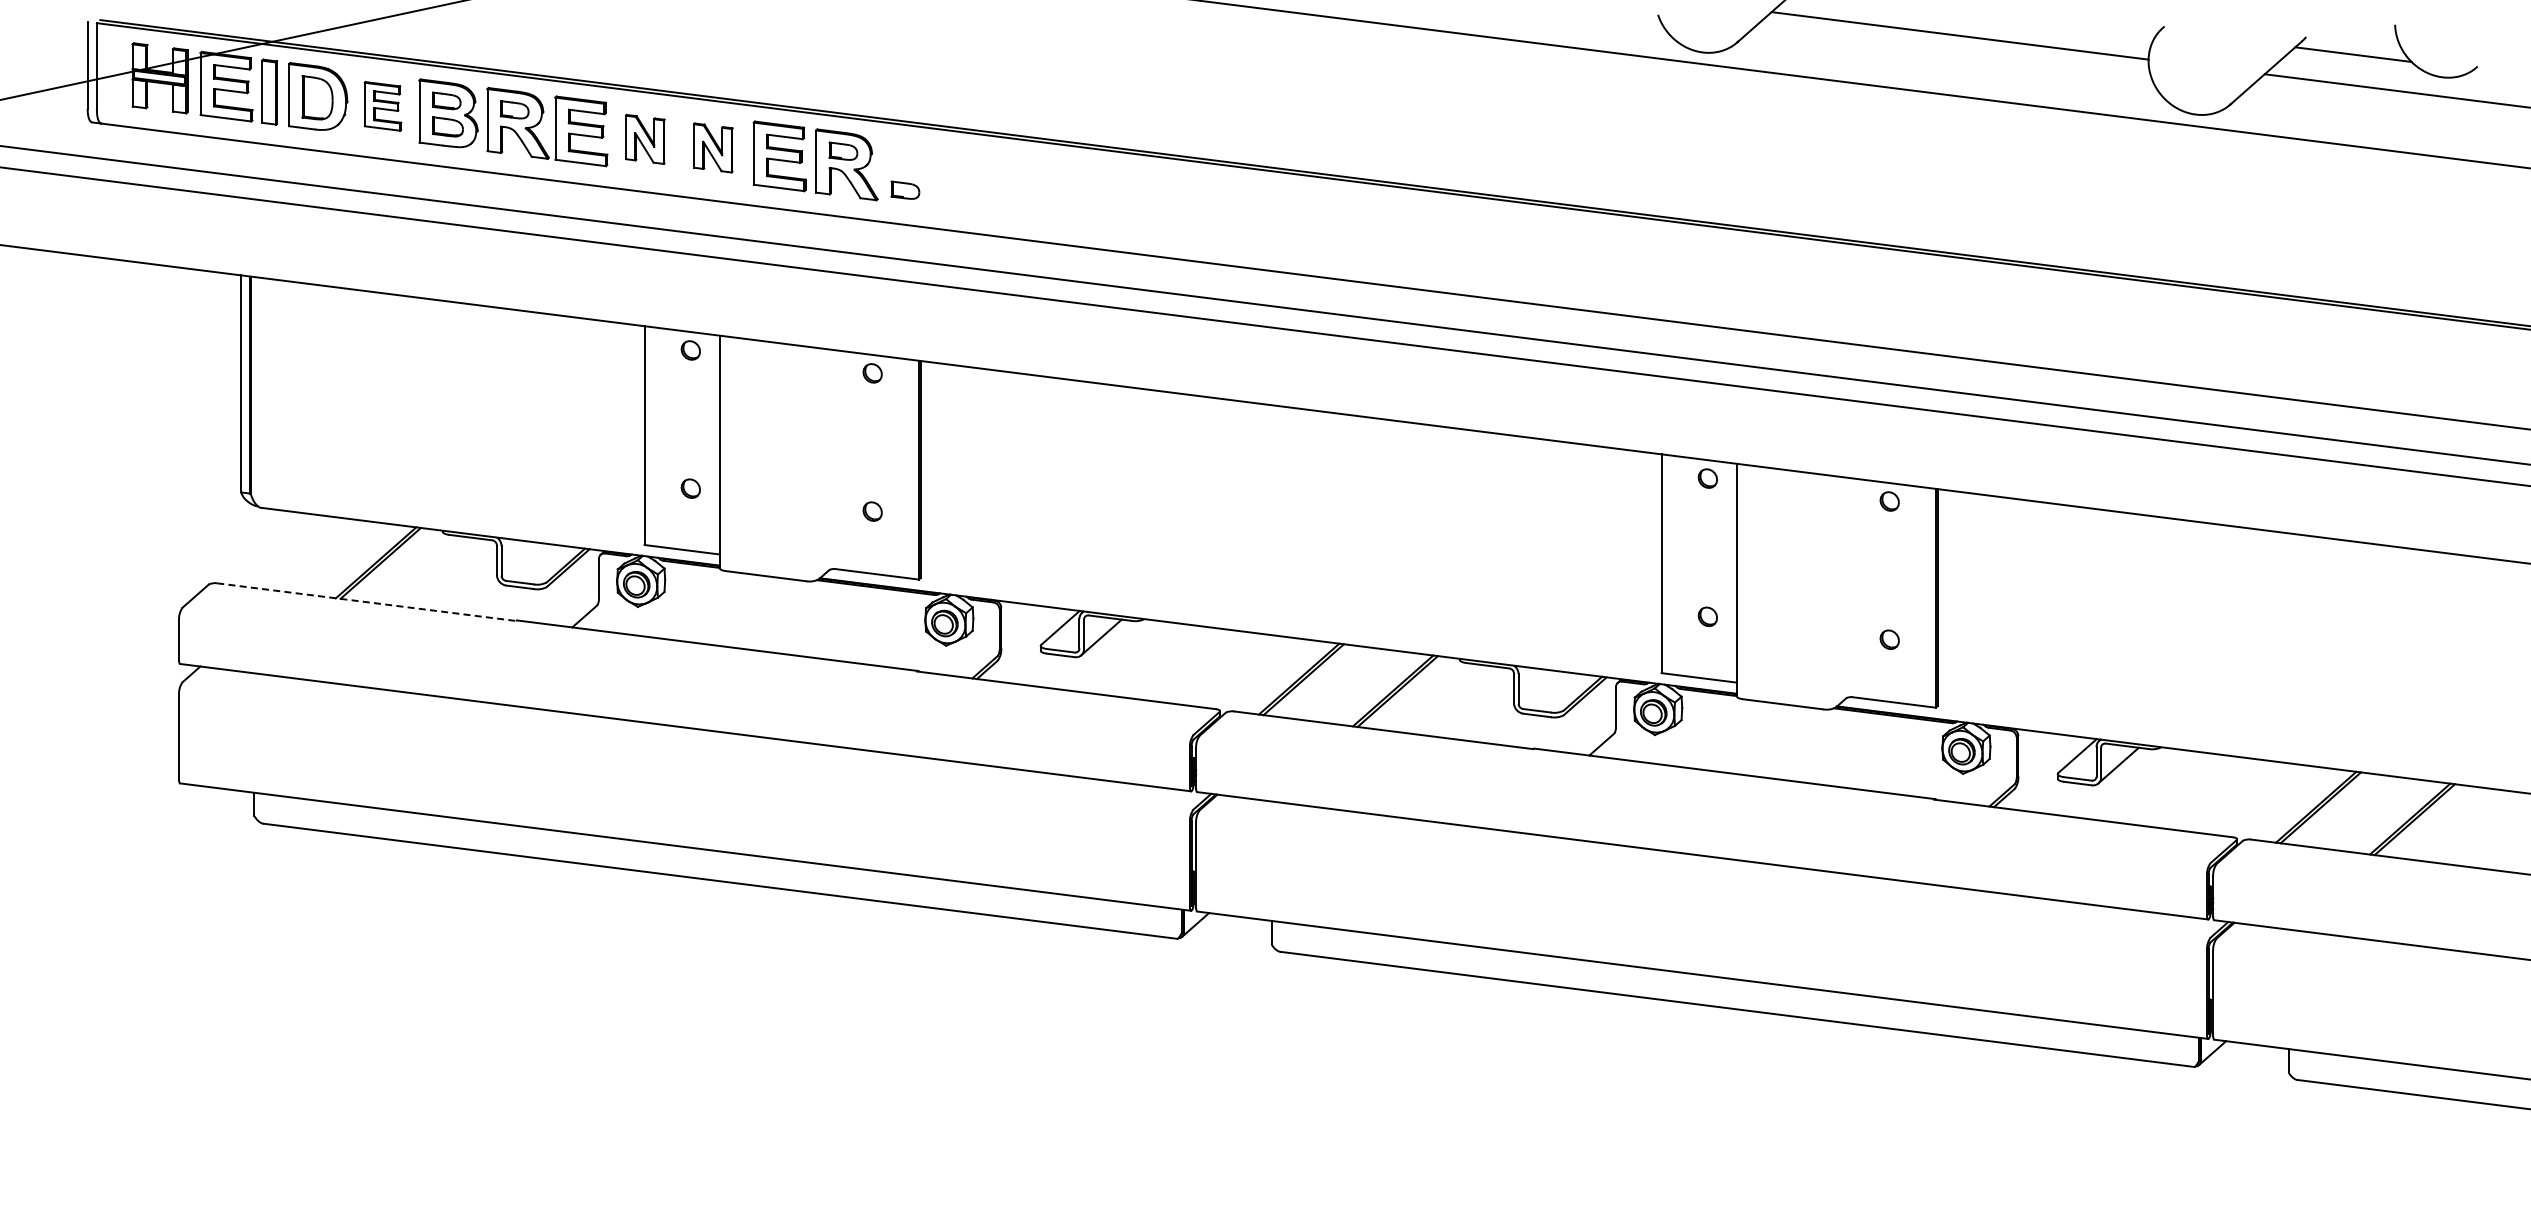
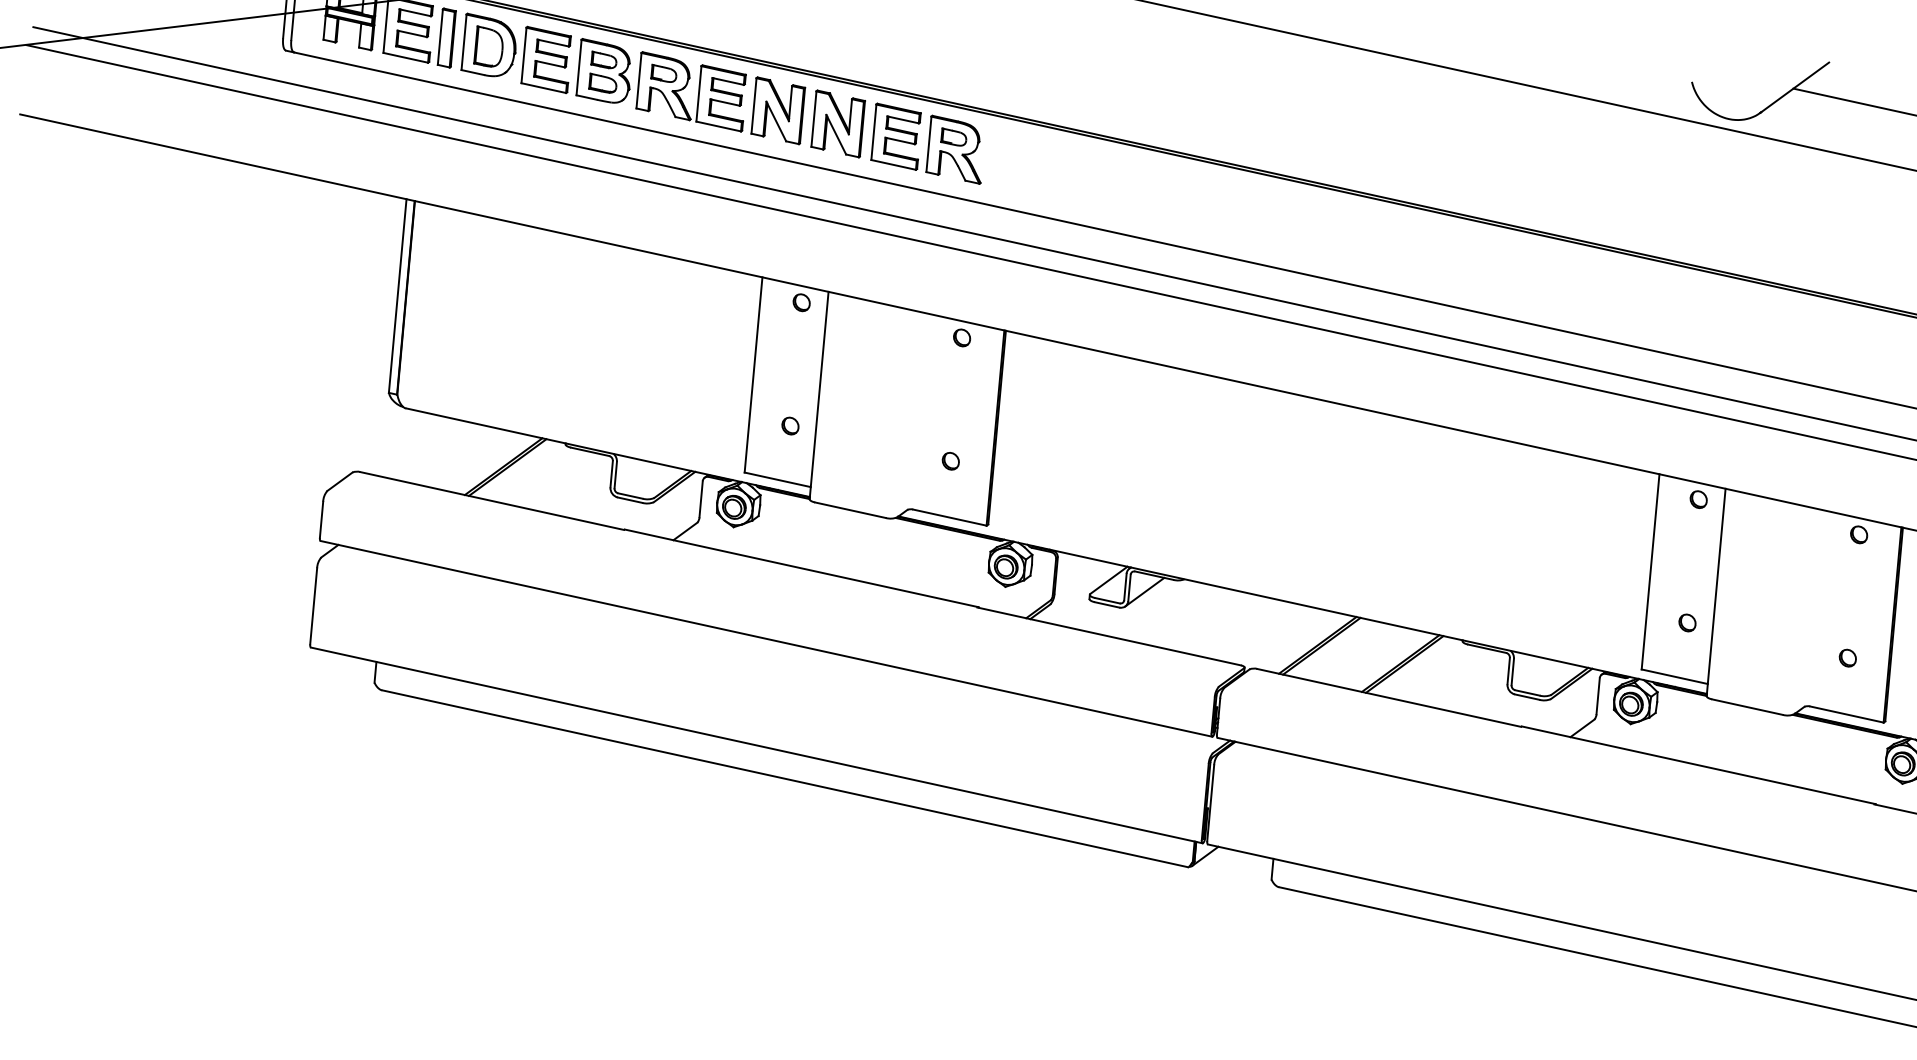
part: (382, 106) -> (546, 60), size x1.43
part: (644, 139) -> (777, 110), size x1.43
part: (712, 147) -> (837, 123), size x1.43
part: (905, 189) -> (1006, 176), removed
line: (366, 602) -> (491, 501), dashed -> solid

